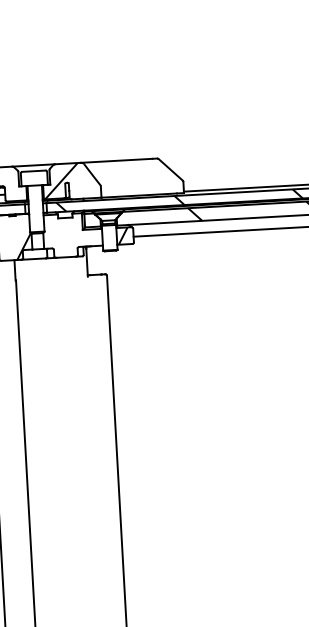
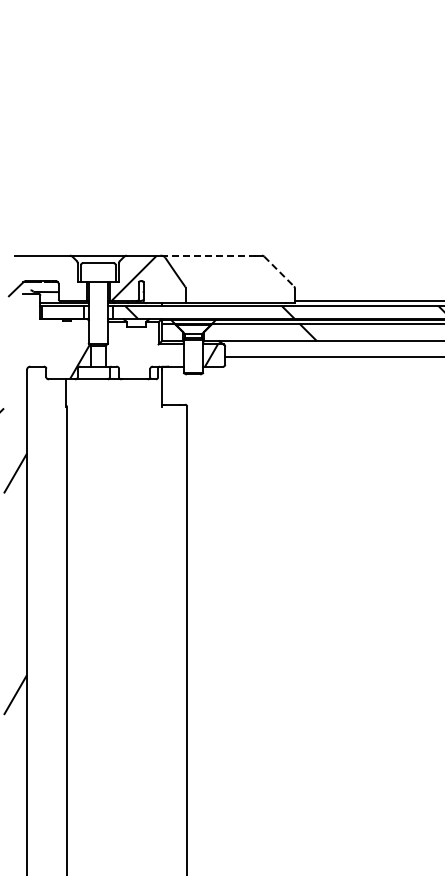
line: (116, 160) -> (208, 255), solid -> dashed
line: (170, 169) -> (279, 271), solid -> dashed

